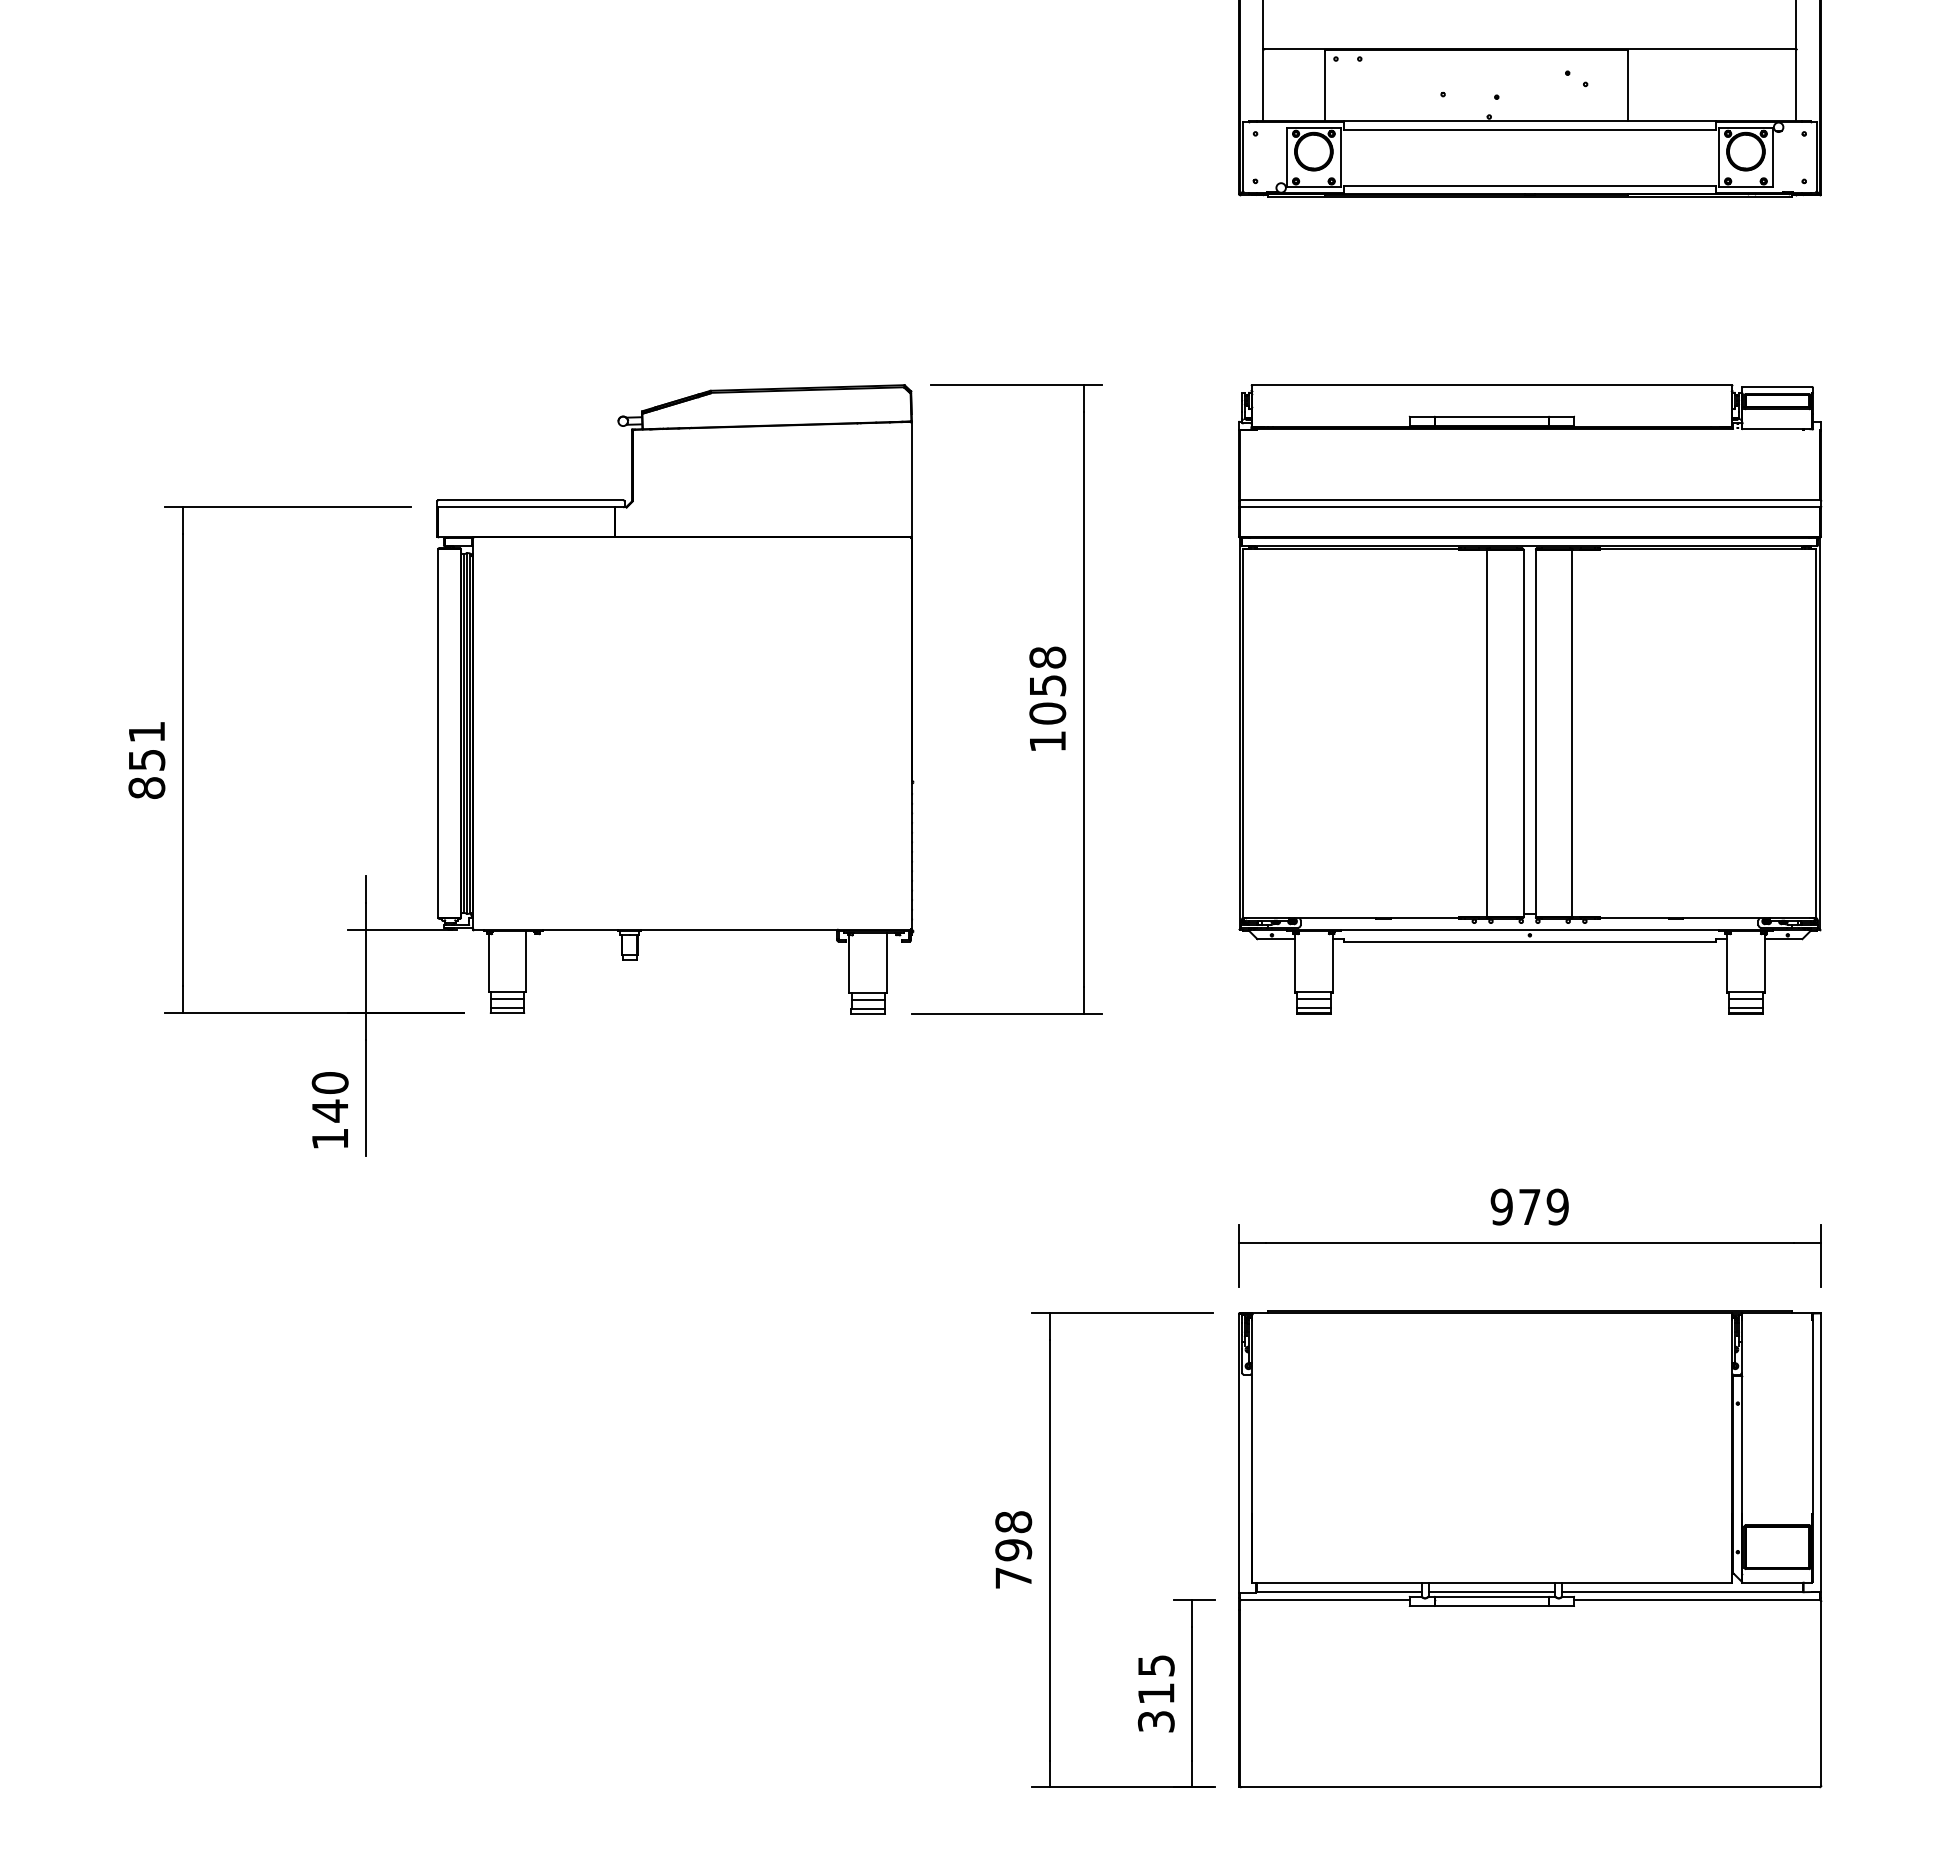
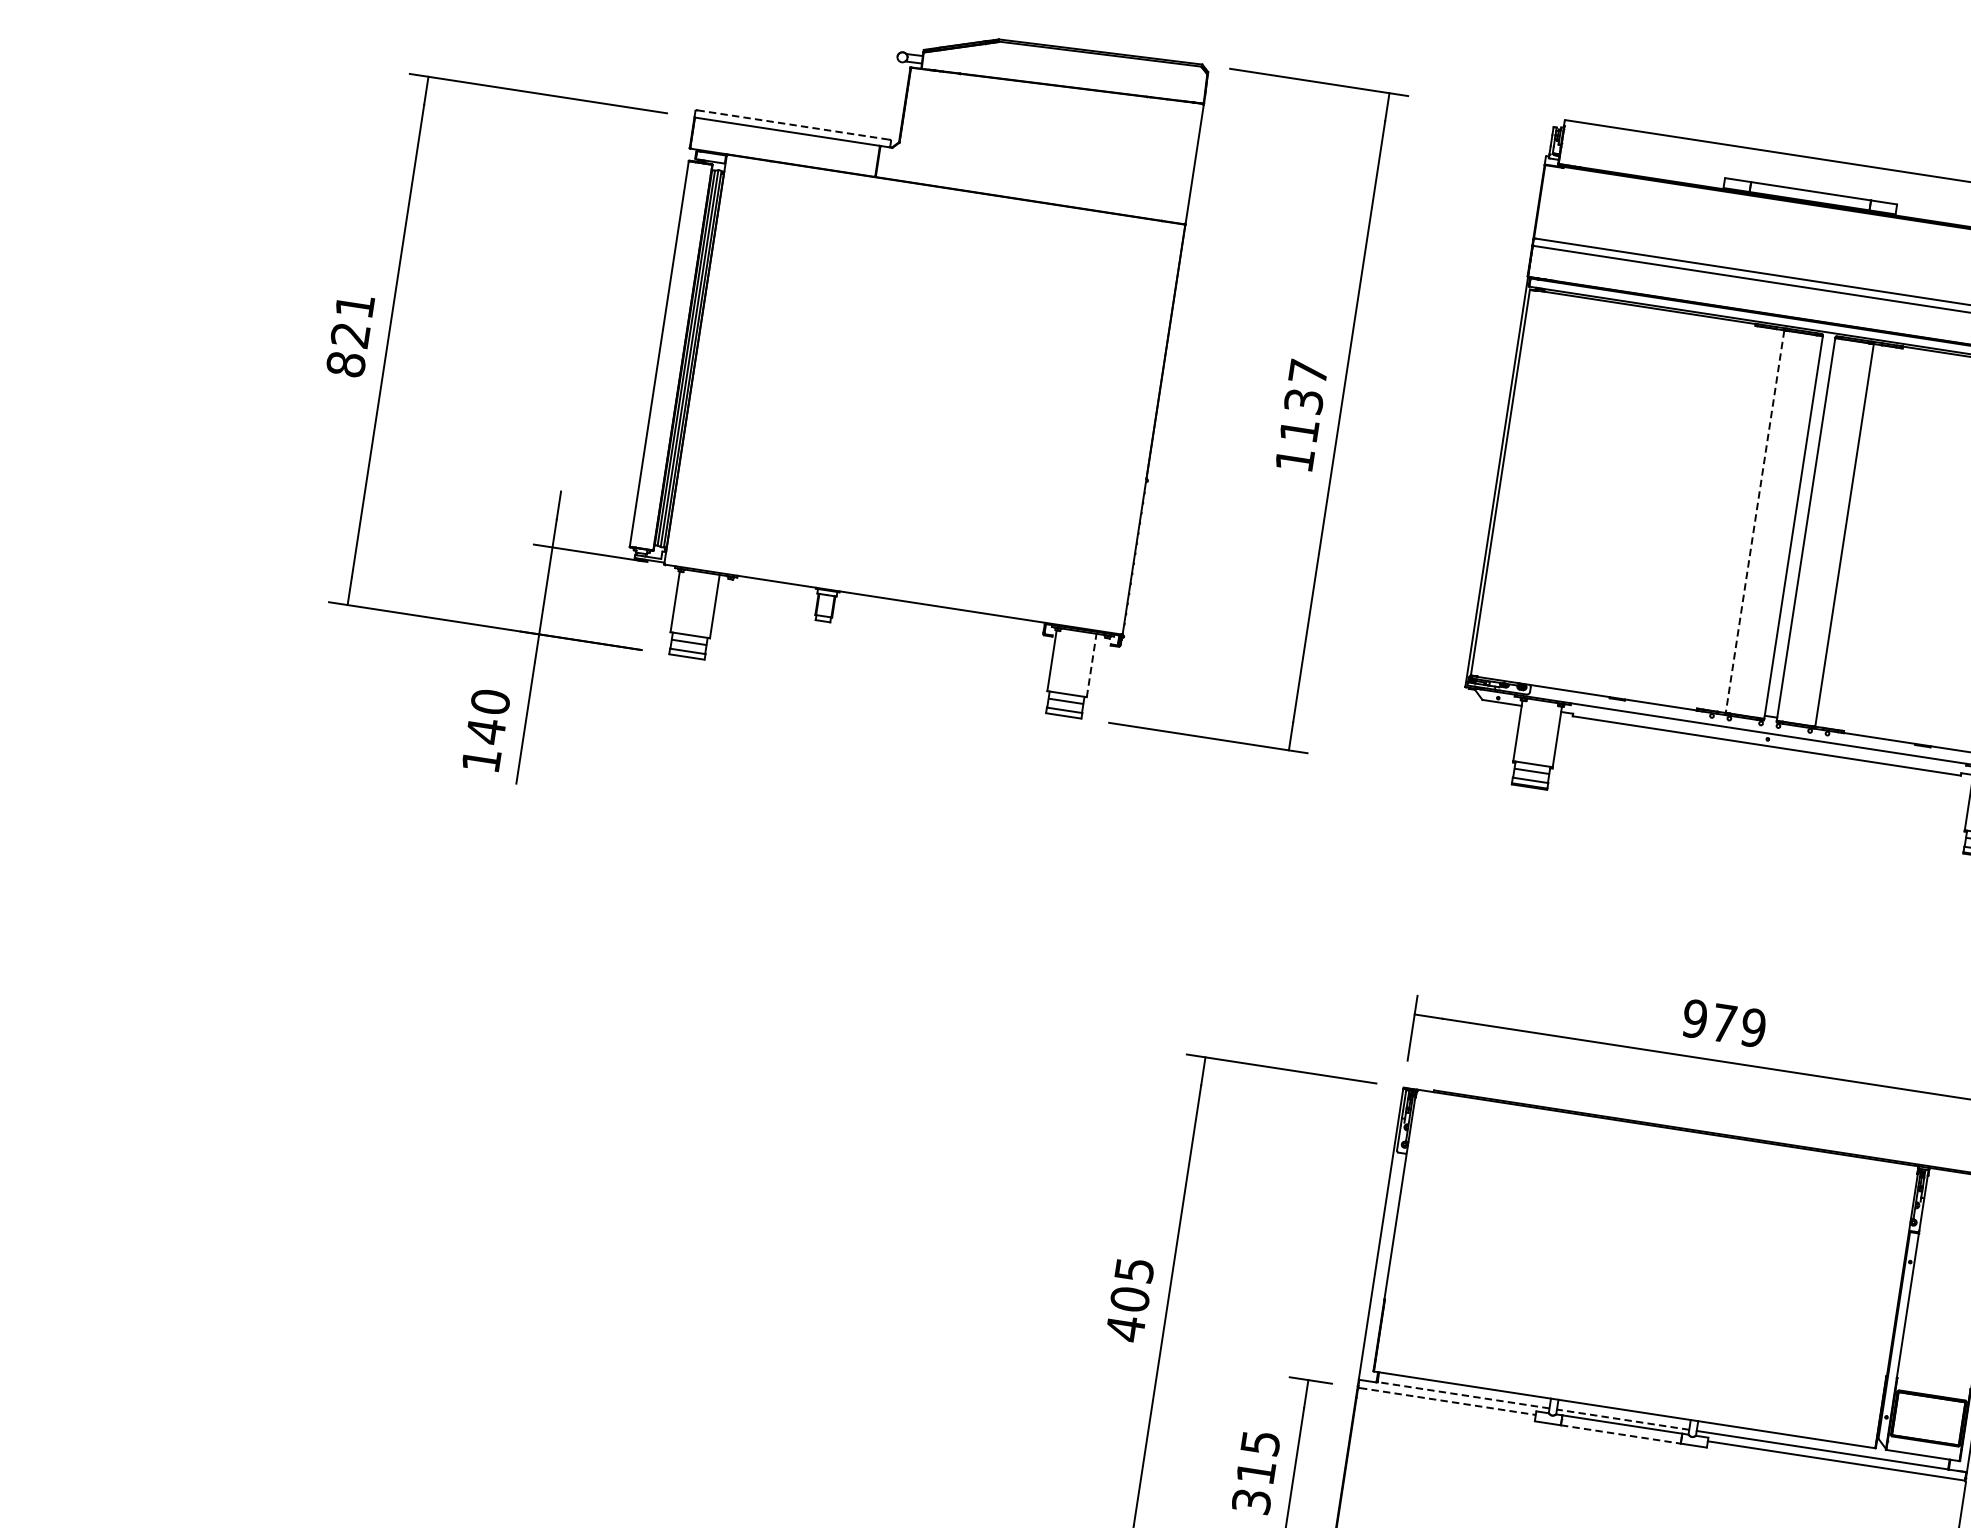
line: (530, 500) -> (792, 125), solid -> dashed
text: (1047, 685) -> (1303, 401), 1058 -> 1137
line: (1486, 734) -> (1754, 522), solid -> dashed
text: (146, 760) -> (350, 335), 851 -> 821
line: (887, 962) -> (1092, 665), solid -> dashed
text: (1013, 1550) -> (1129, 1299), 798 -> 405
line: (1338, 1592) -> (1462, 1395), solid -> dashed
line: (1491, 1592) -> (1622, 1420), solid -> dashed
line: (1325, 1600) -> (1447, 1401), solid -> dashed
line: (1492, 1606) -> (1621, 1434), solid -> dashed

